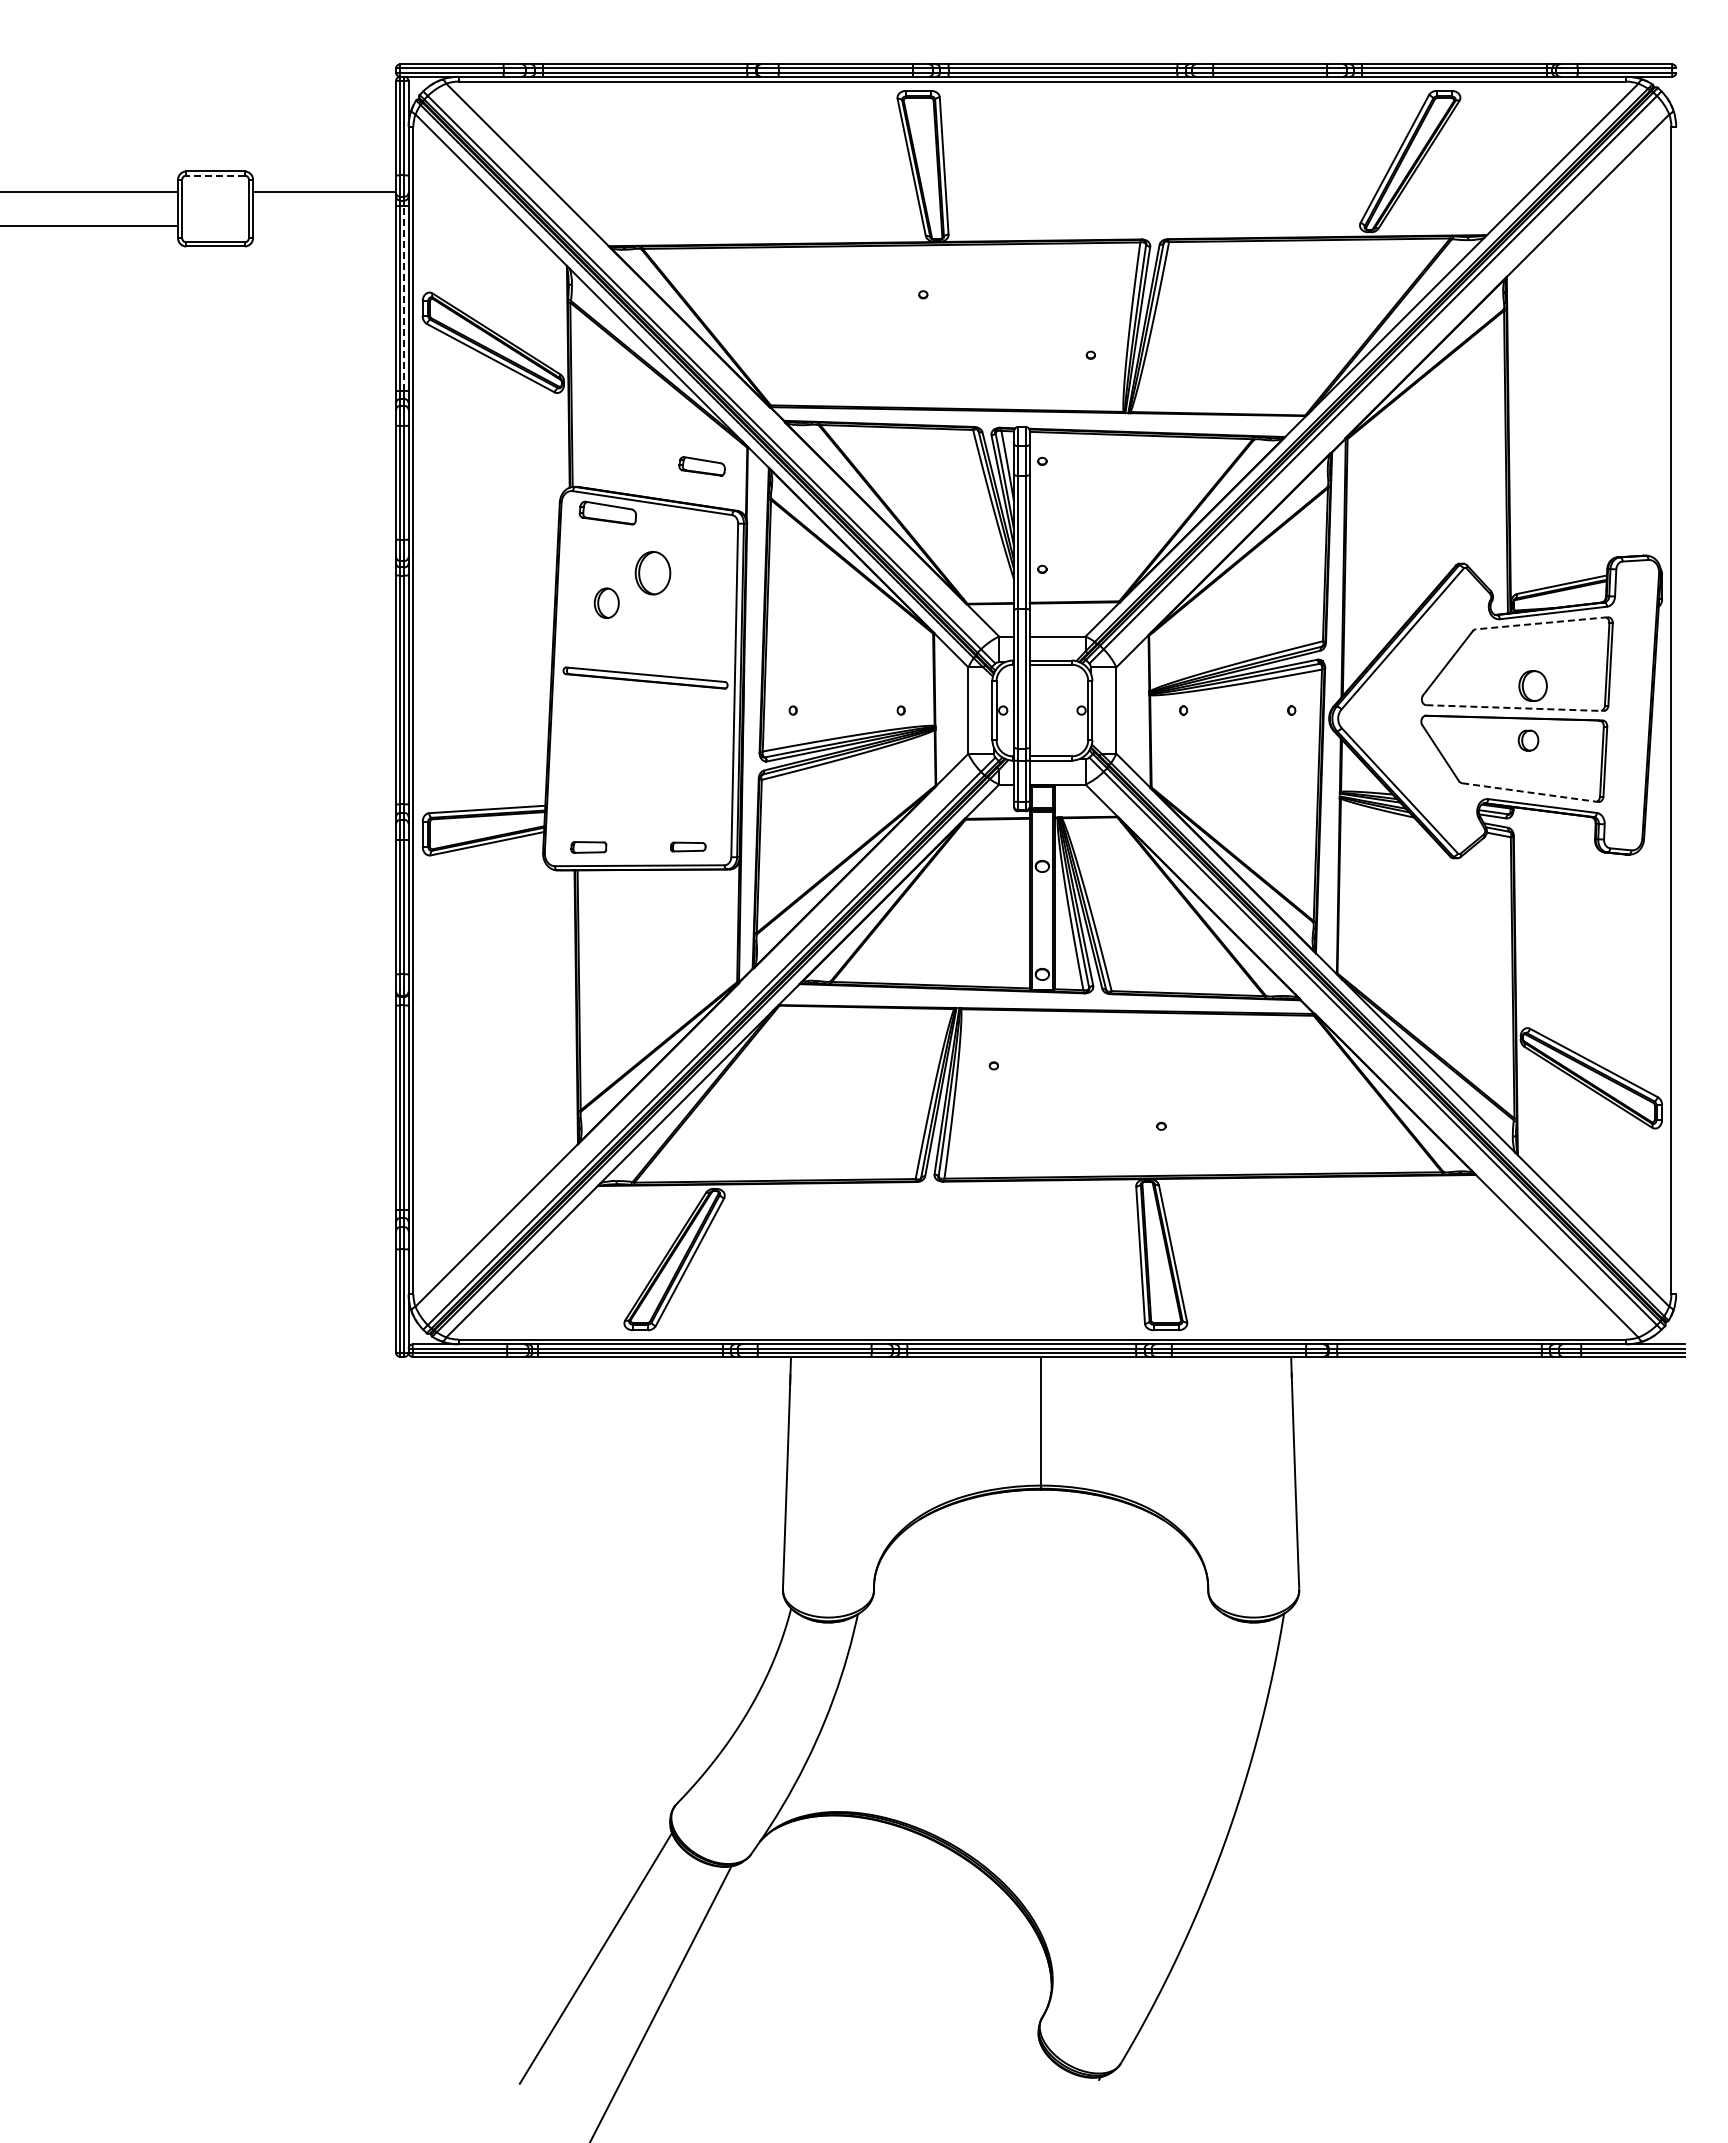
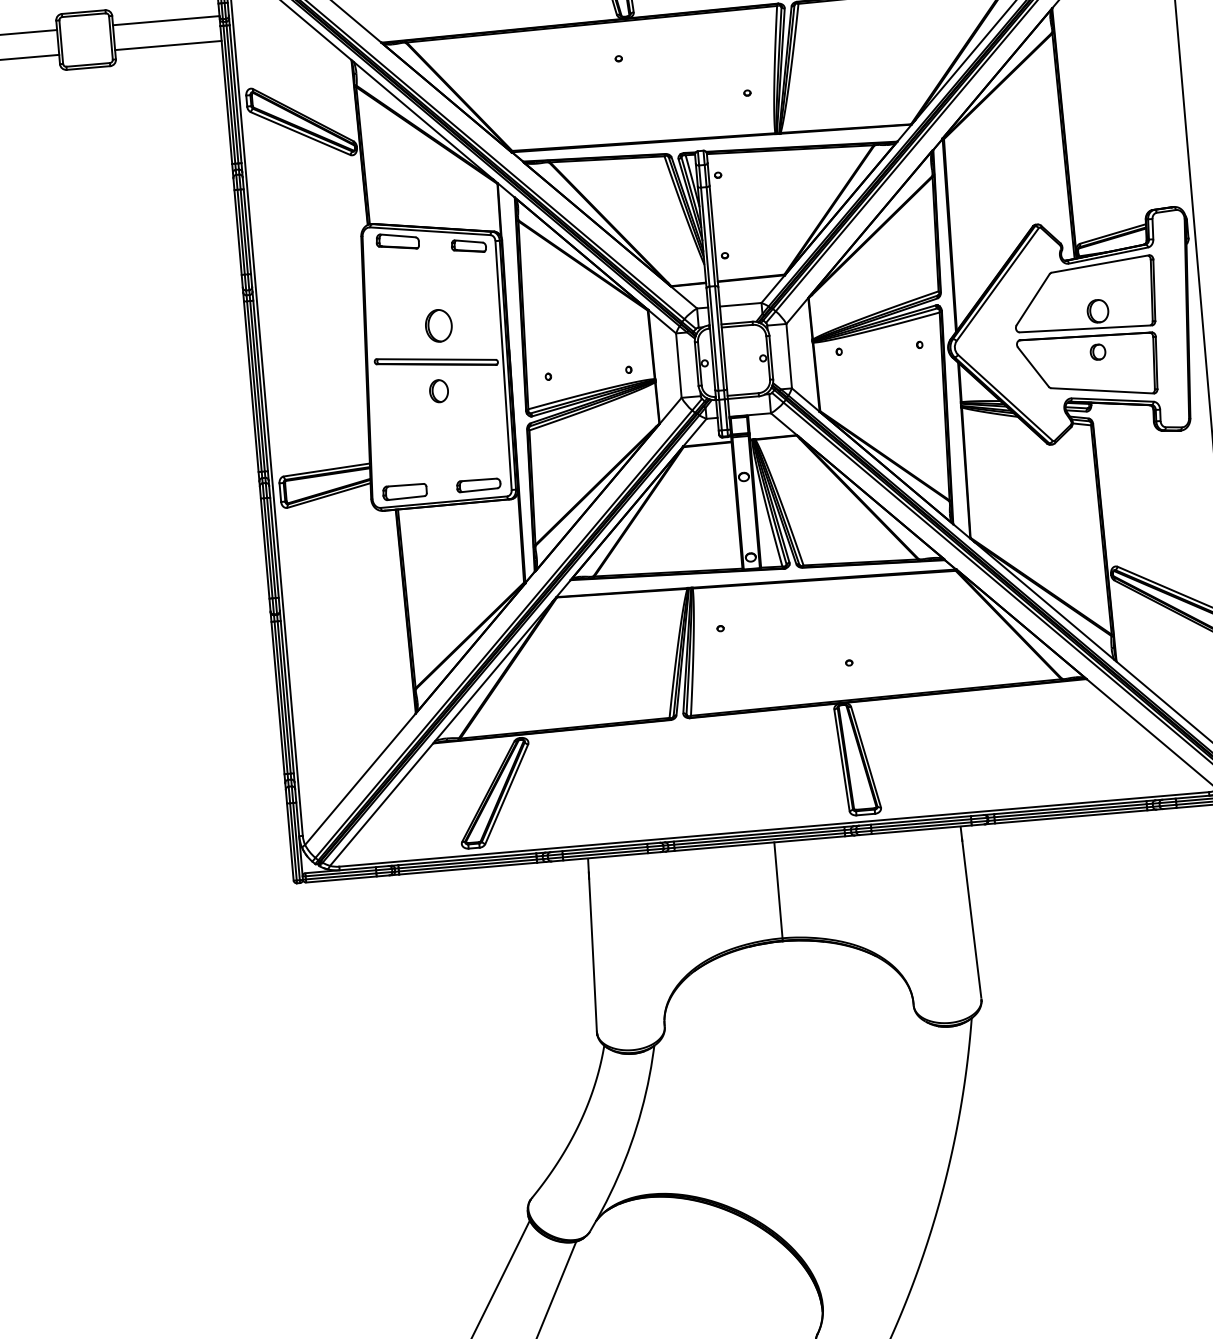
line: (215, 175) -> (83, 15), dashed -> solid
line: (324, 225) -> (168, 45), added
line: (404, 298) -> (232, 94), dashed -> solid
part: (701, 466) -> (468, 246), moved
part: (652, 573) -> (438, 326), moved
part: (606, 602) -> (438, 390), moved
line: (1541, 623) -> (1100, 264), dashed -> solid
line: (1514, 708) -> (1085, 329), dashed -> solid
line: (1530, 792) -> (1102, 390), dashed -> solid
part: (688, 846) -> (479, 484), size x1.67
part: (588, 847) -> (404, 491), size x1.67

